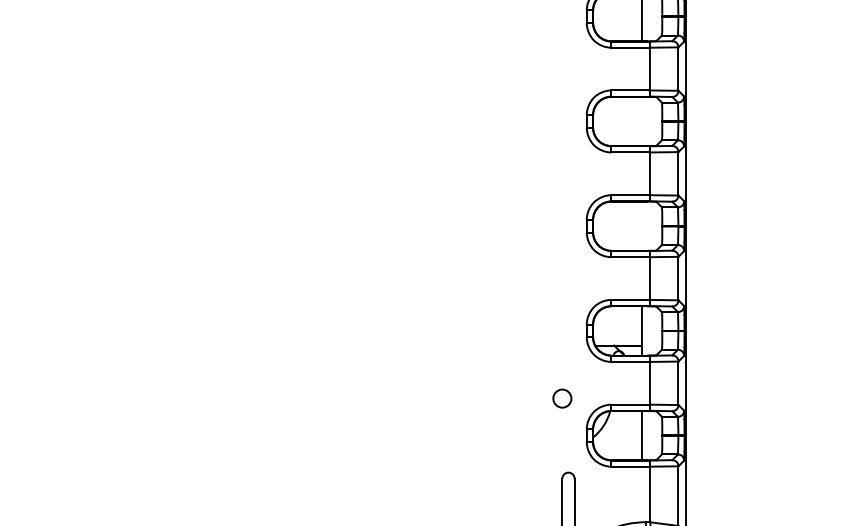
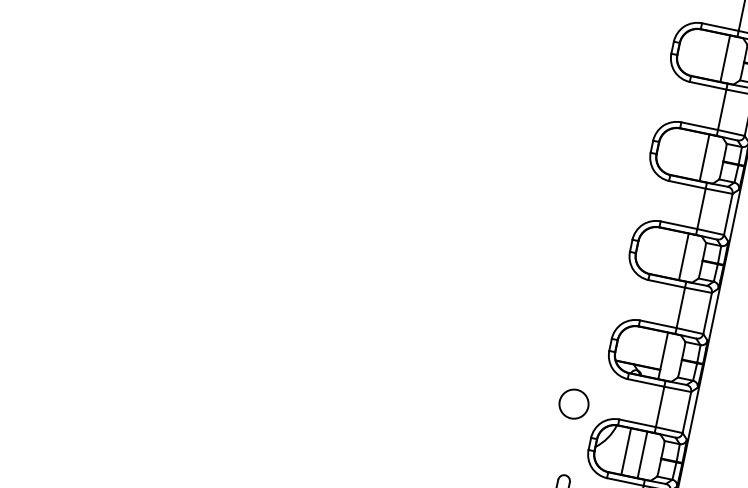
line: (642, 121) -> (704, 157), added
line: (642, 225) -> (684, 256), added
circle: (562, 398) -> (574, 403), size x1.67
line: (625, 435) -> (626, 451), added

